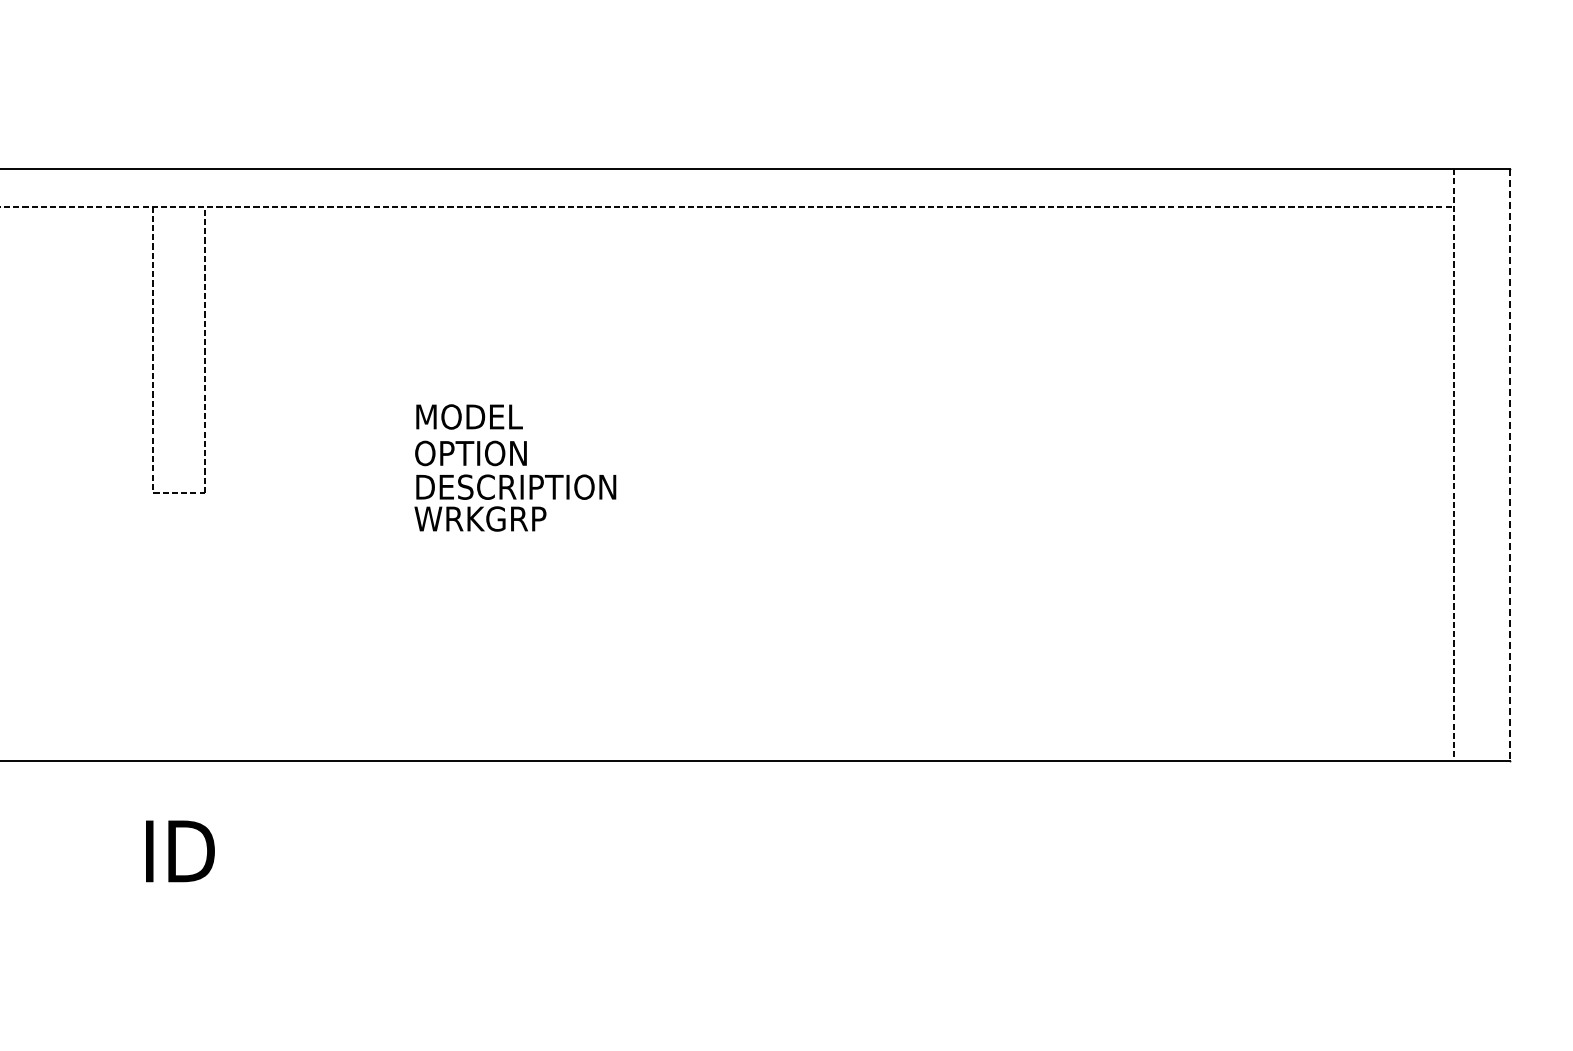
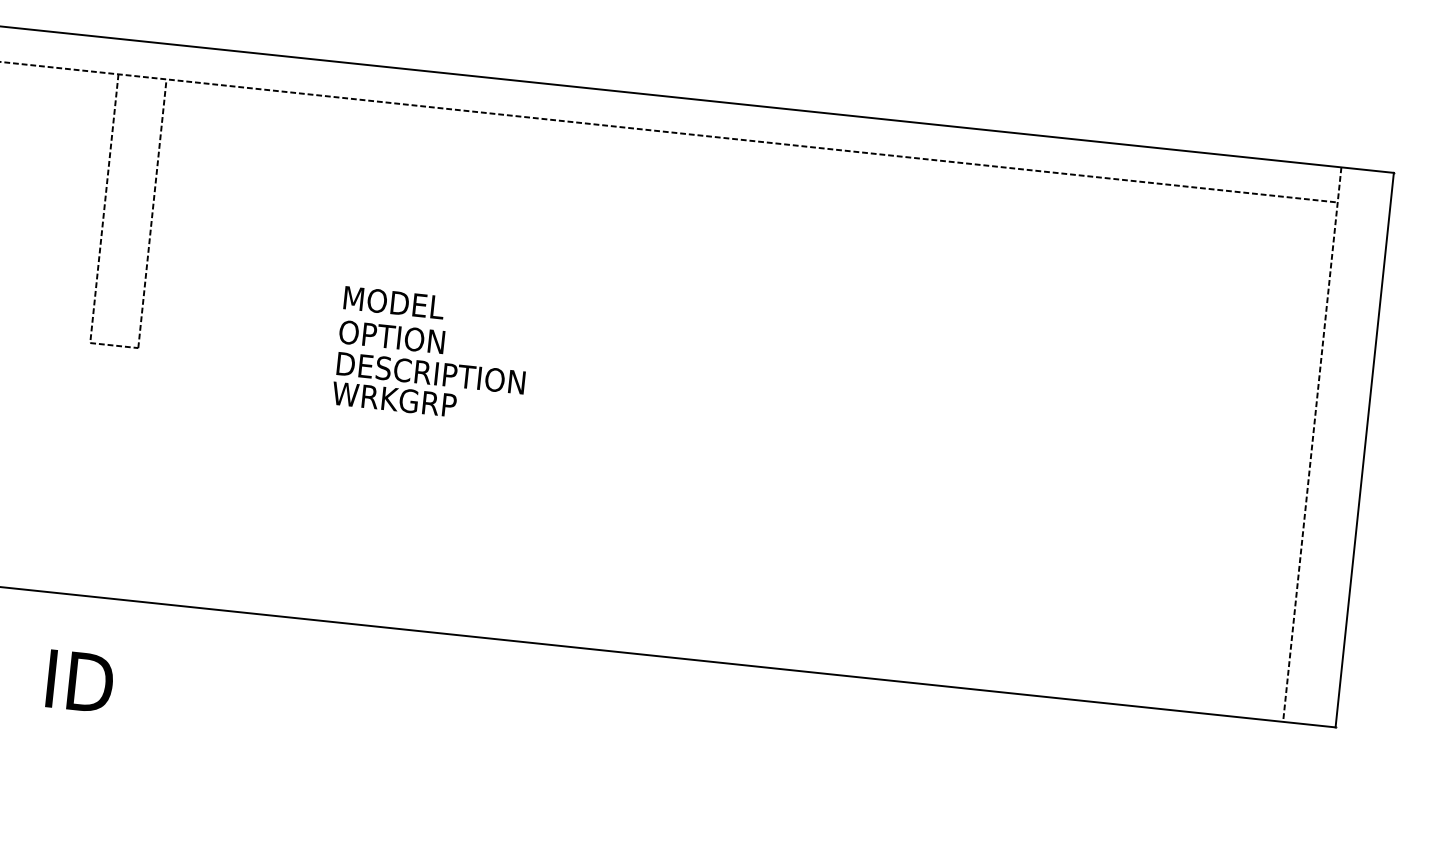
line: (1509, 464) -> (1364, 449), dashed -> solid

